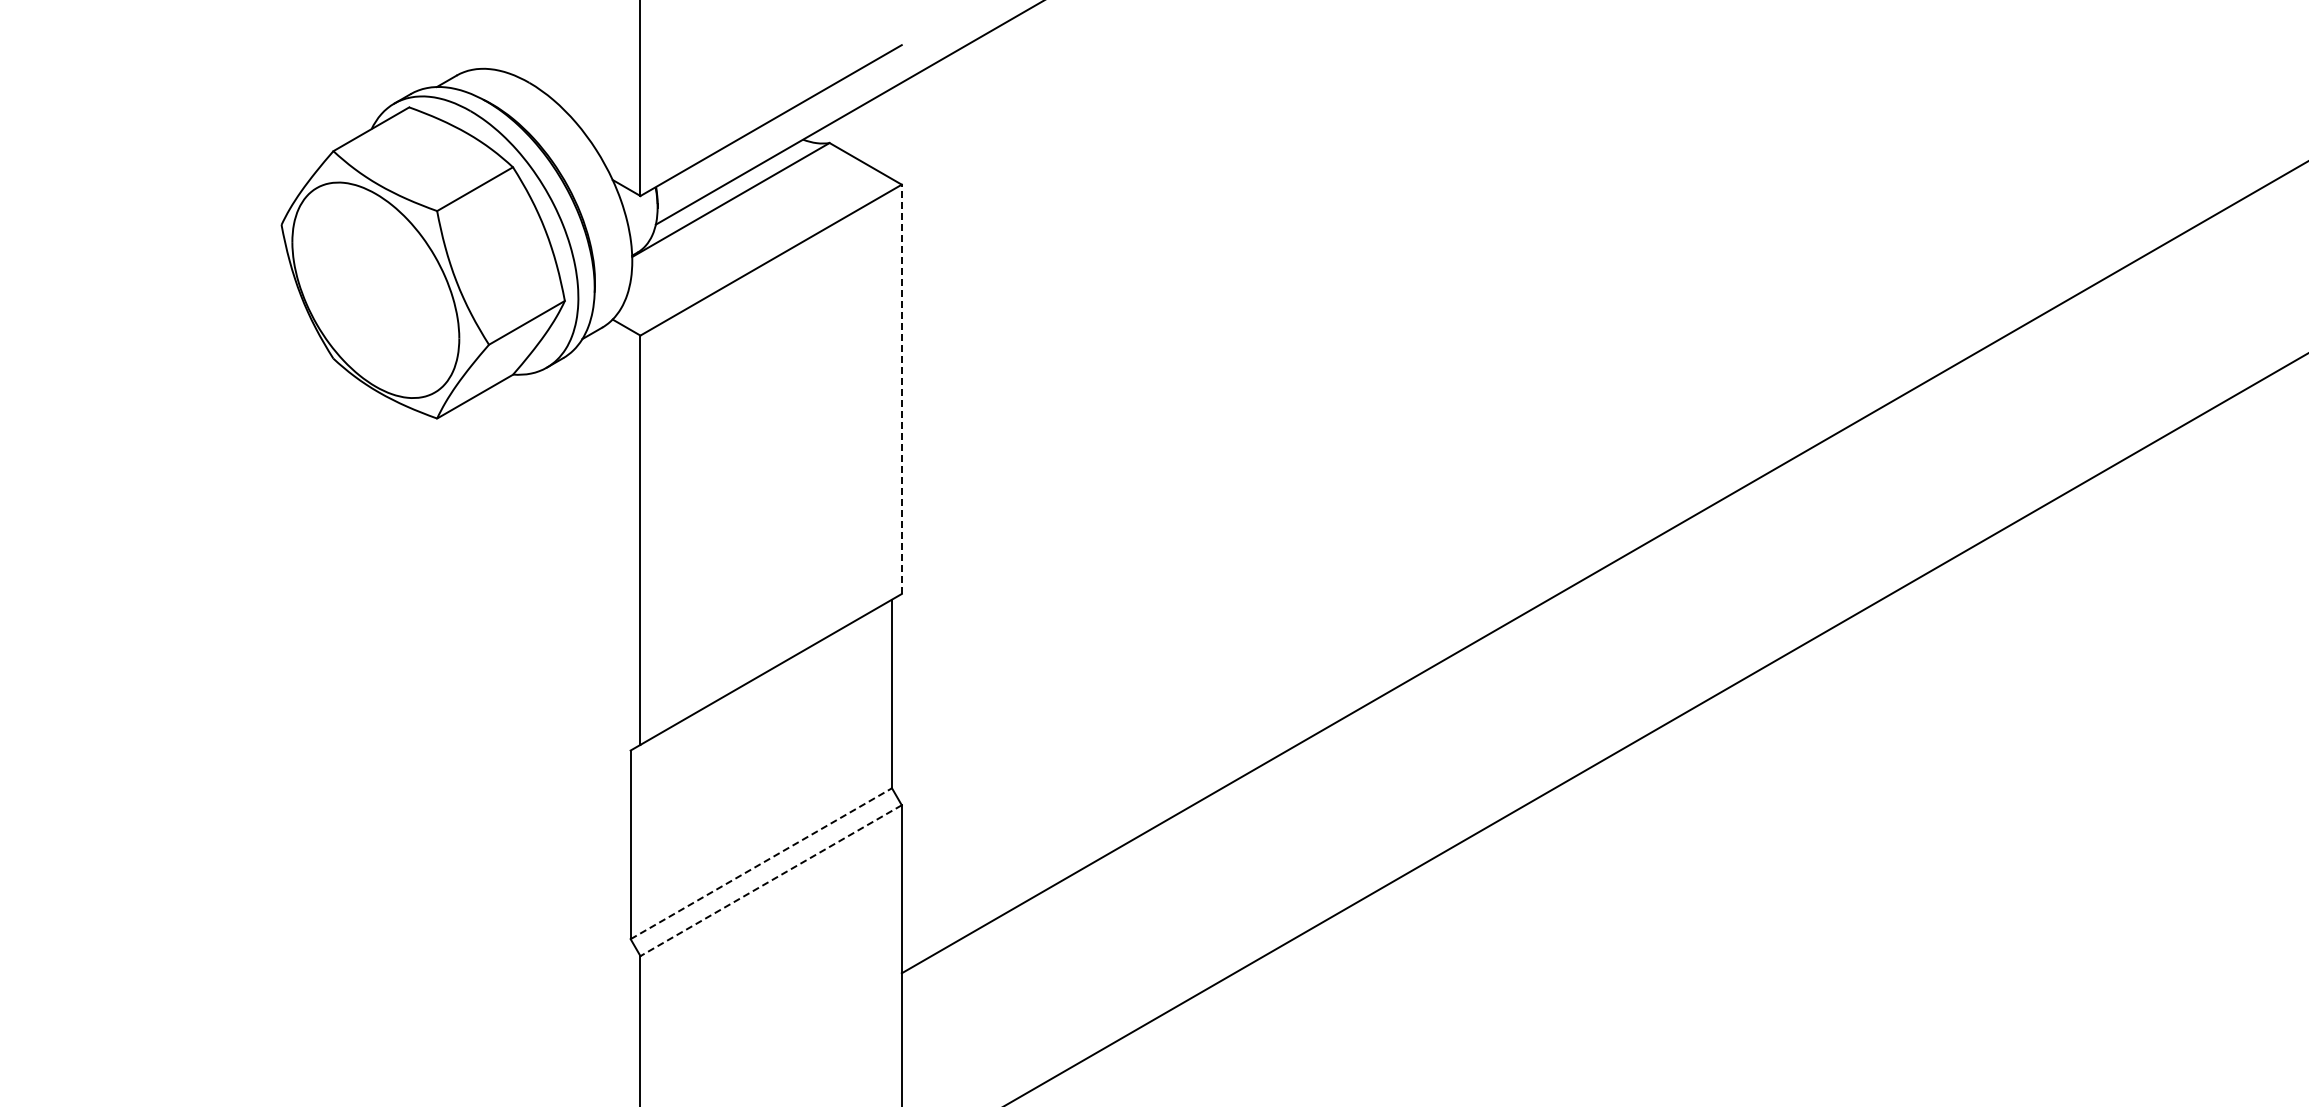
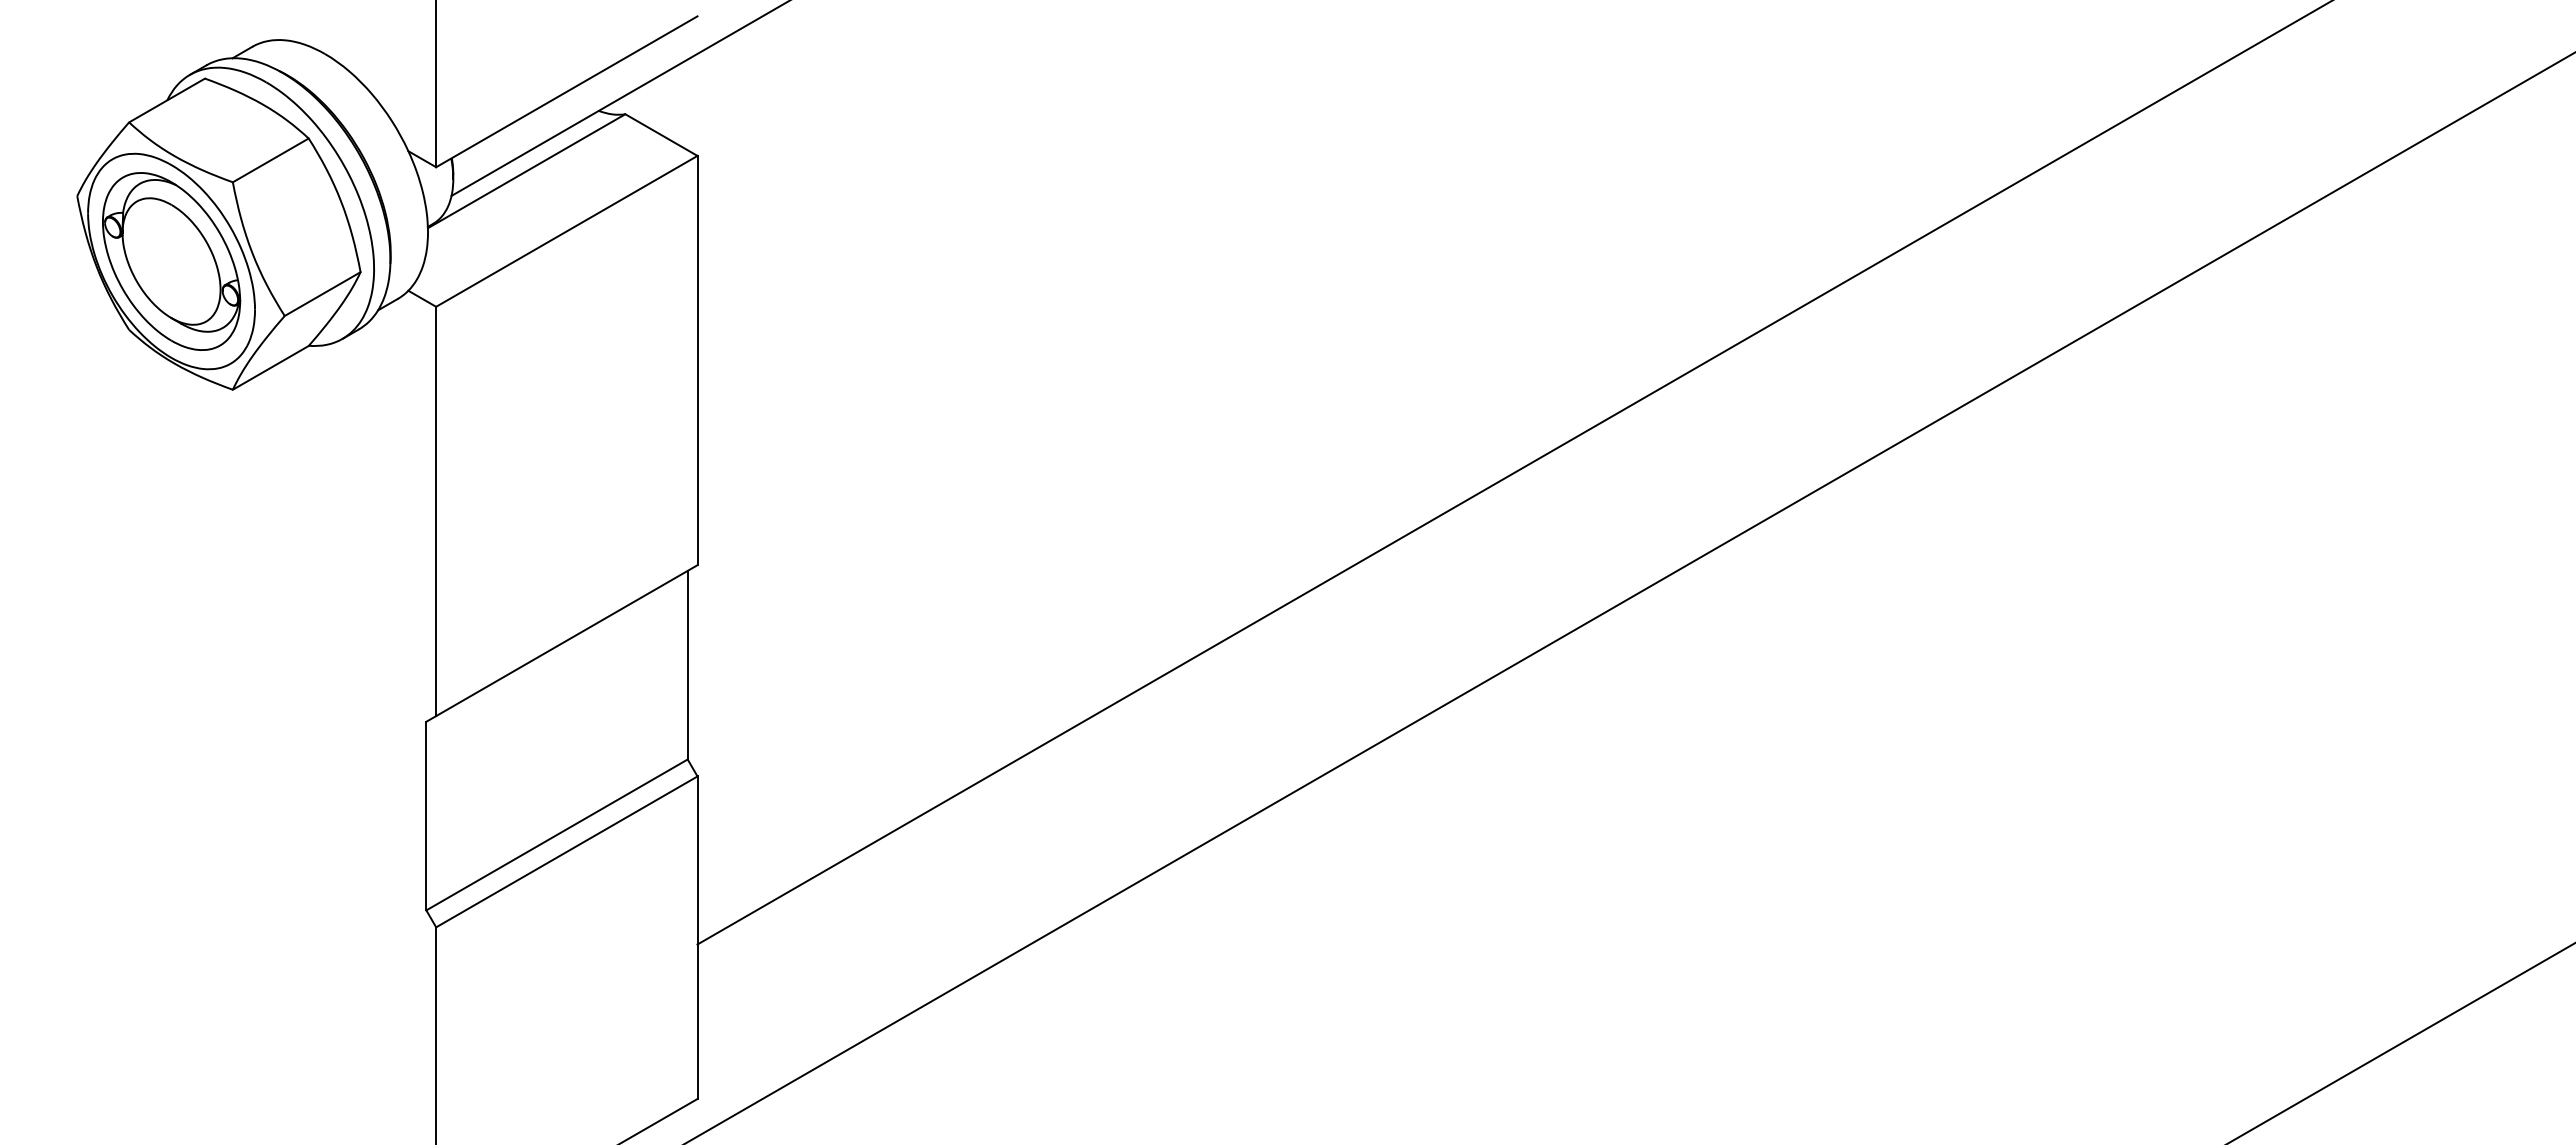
part: (375, 290) -> (171, 261), added
line: (901, 389) -> (697, 360), dashed -> solid
line: (761, 863) -> (557, 834), dashed -> solid
line: (770, 880) -> (566, 851), dashed -> solid

